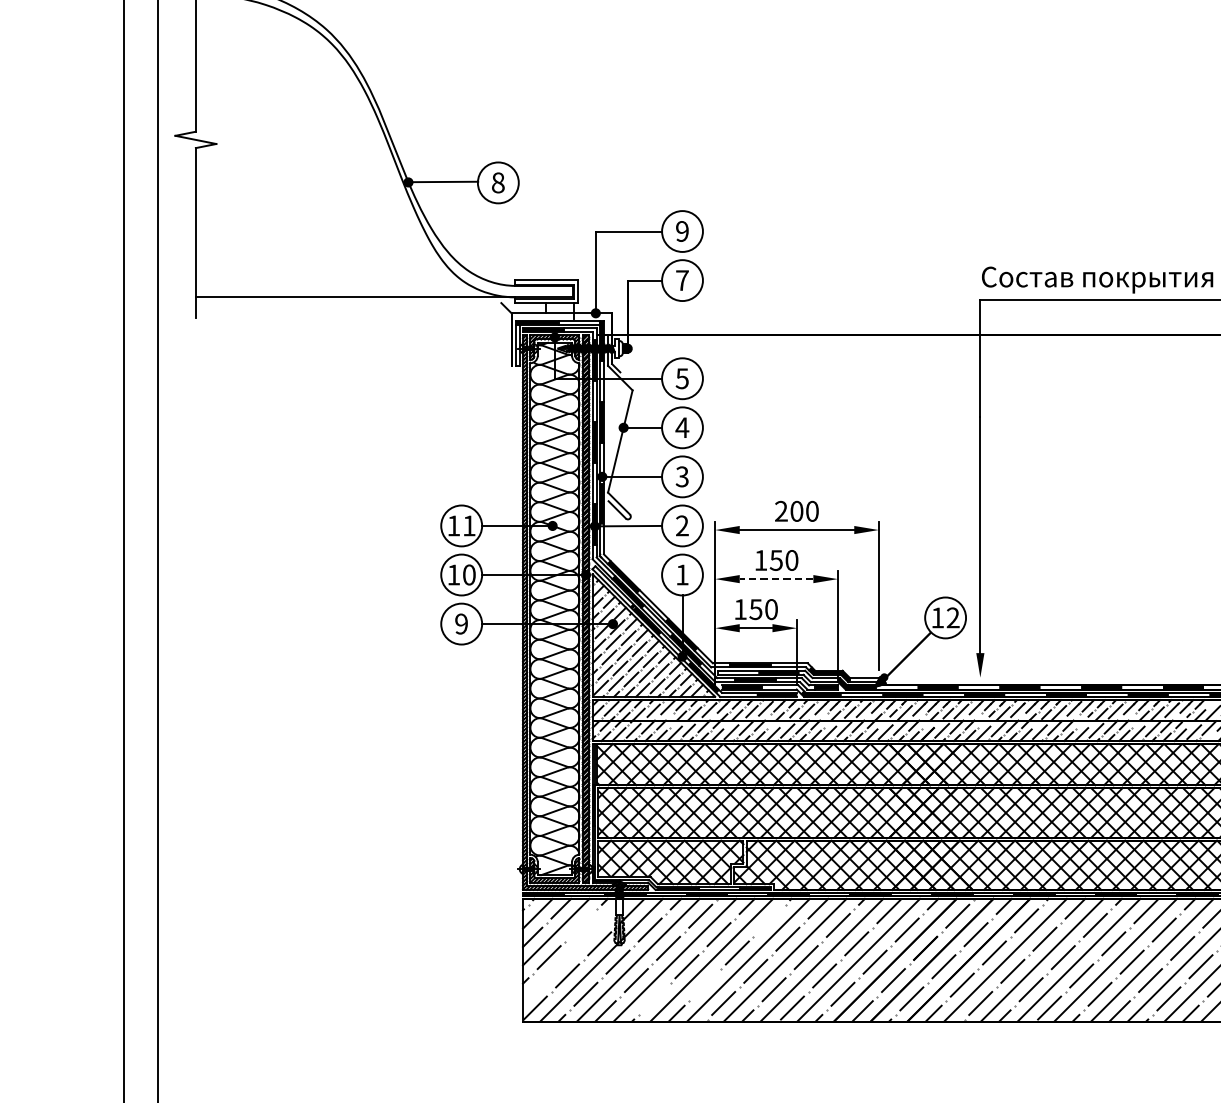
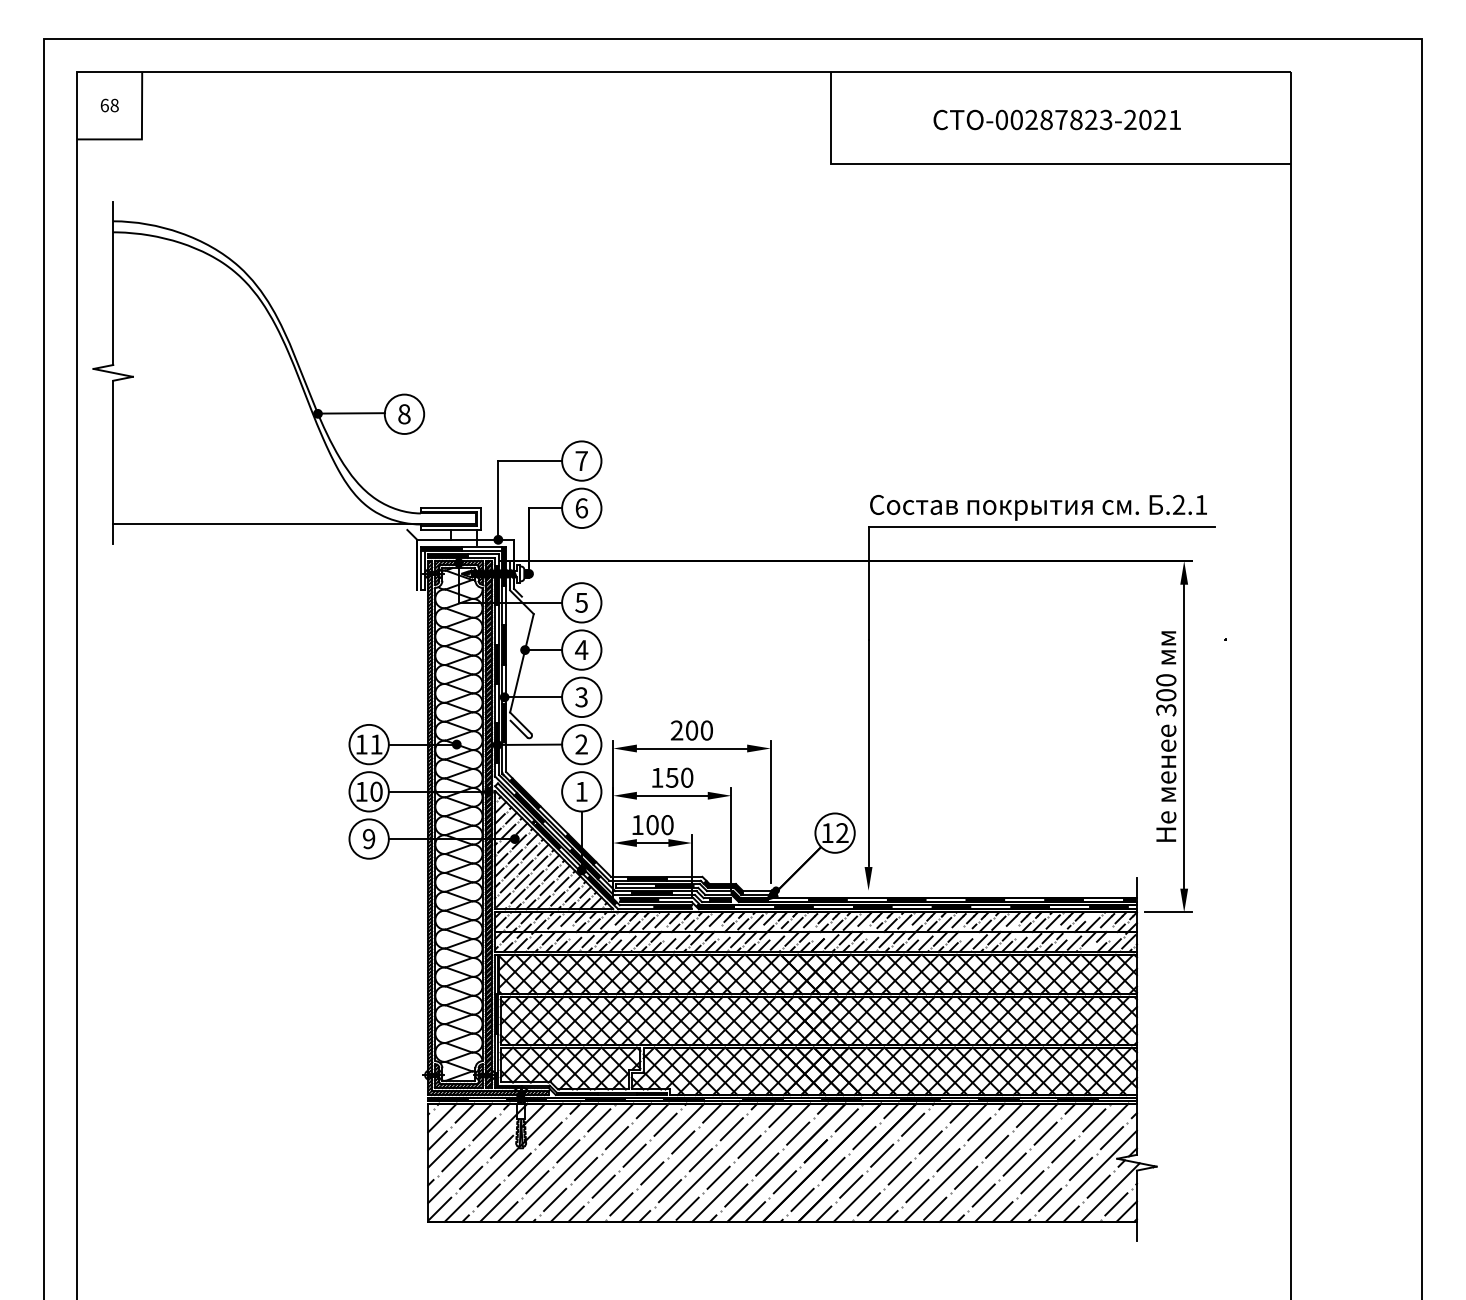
text: (682, 231) -> (581, 461), 9 -> 7
text: (682, 280) -> (581, 508), 7 -> 6
line: (775, 578) -> (671, 795), dashed -> solid
text: (755, 609) -> (652, 825), 150 -> 100
line: (769, 920) -> (665, 1124), added
line: (581, 925) -> (484, 1129), added
line: (574, 950) -> (477, 1153), added
line: (705, 984) -> (603, 1186), added
line: (655, 998) -> (555, 1199), added

